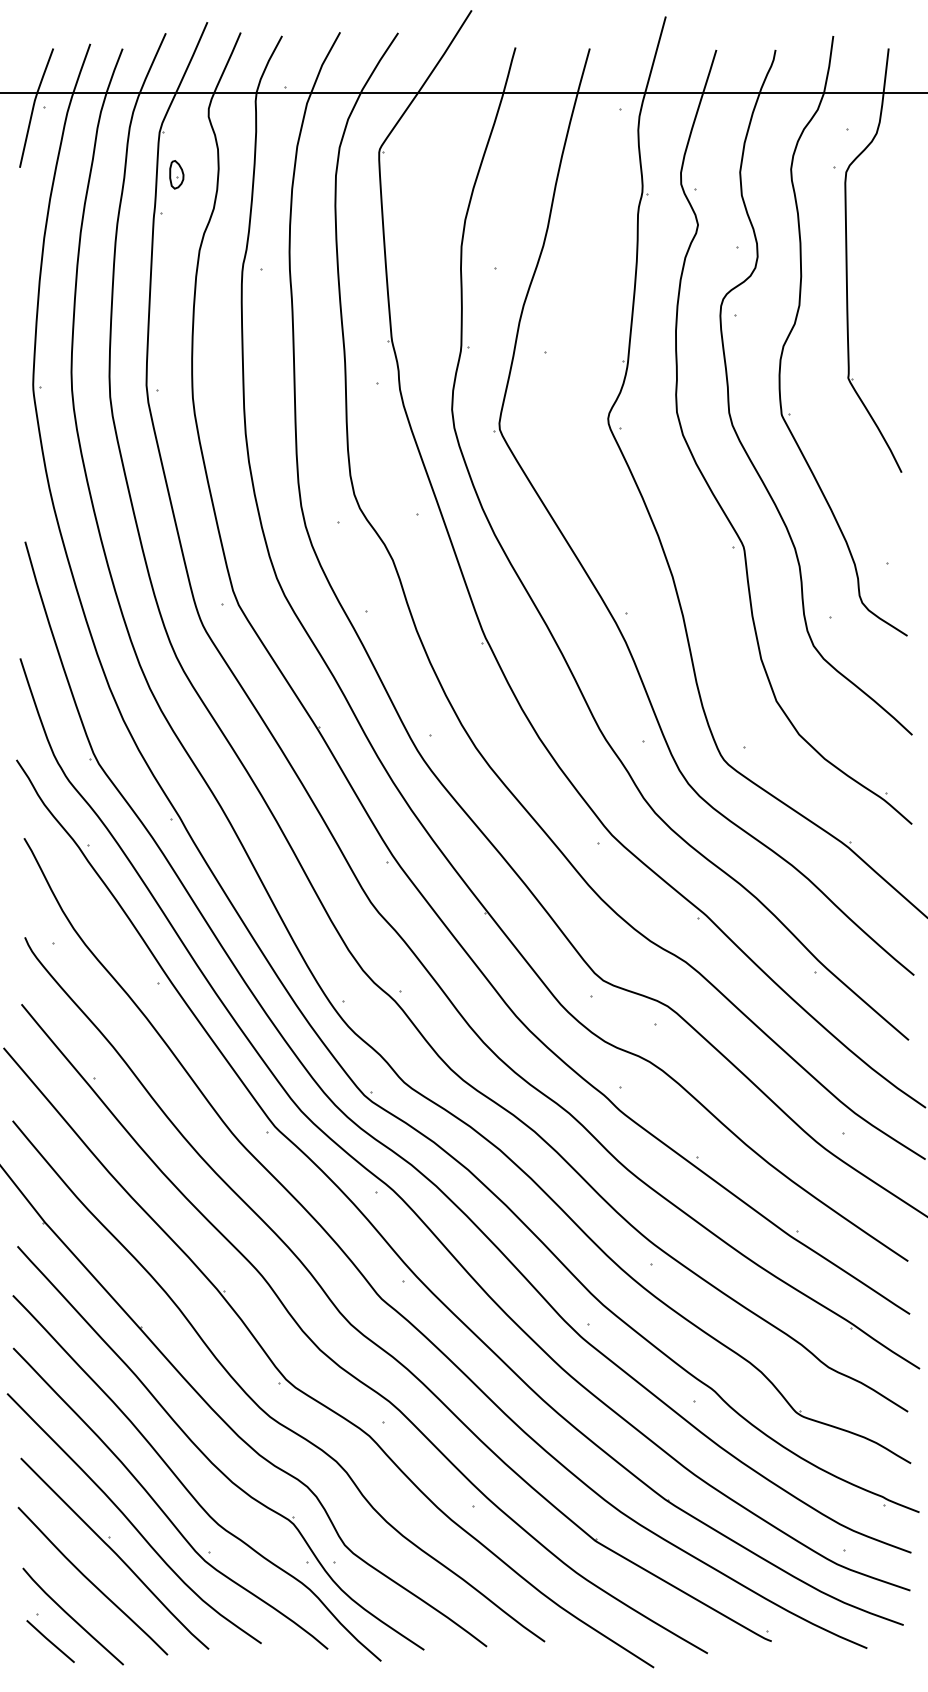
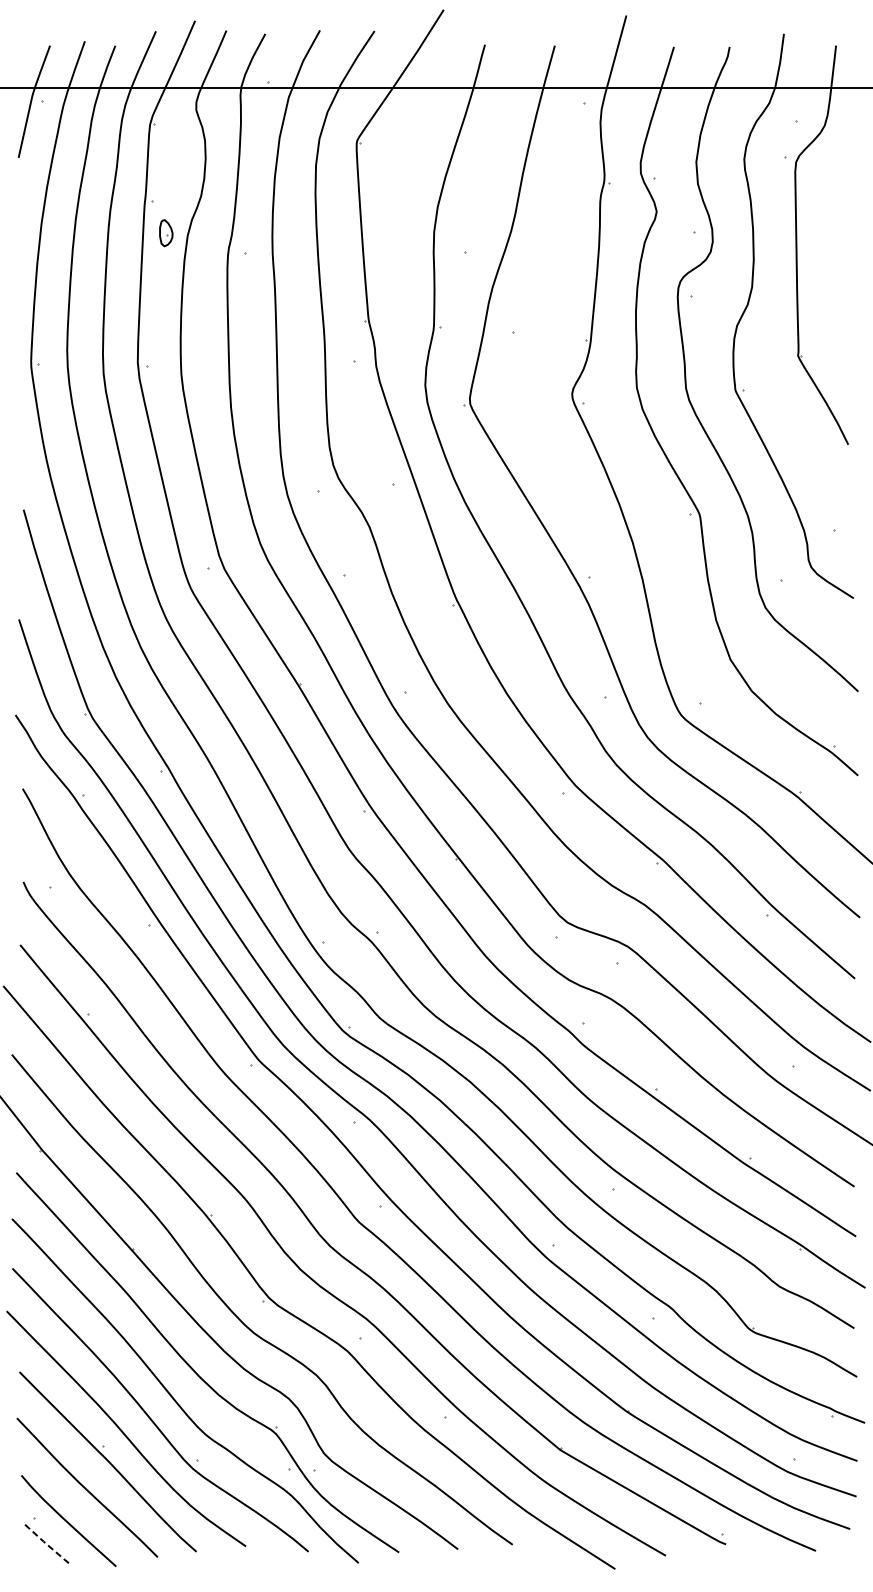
part: (176, 174) -> (165, 232), moved
line: (50, 1641) -> (47, 1544), solid -> dashed

